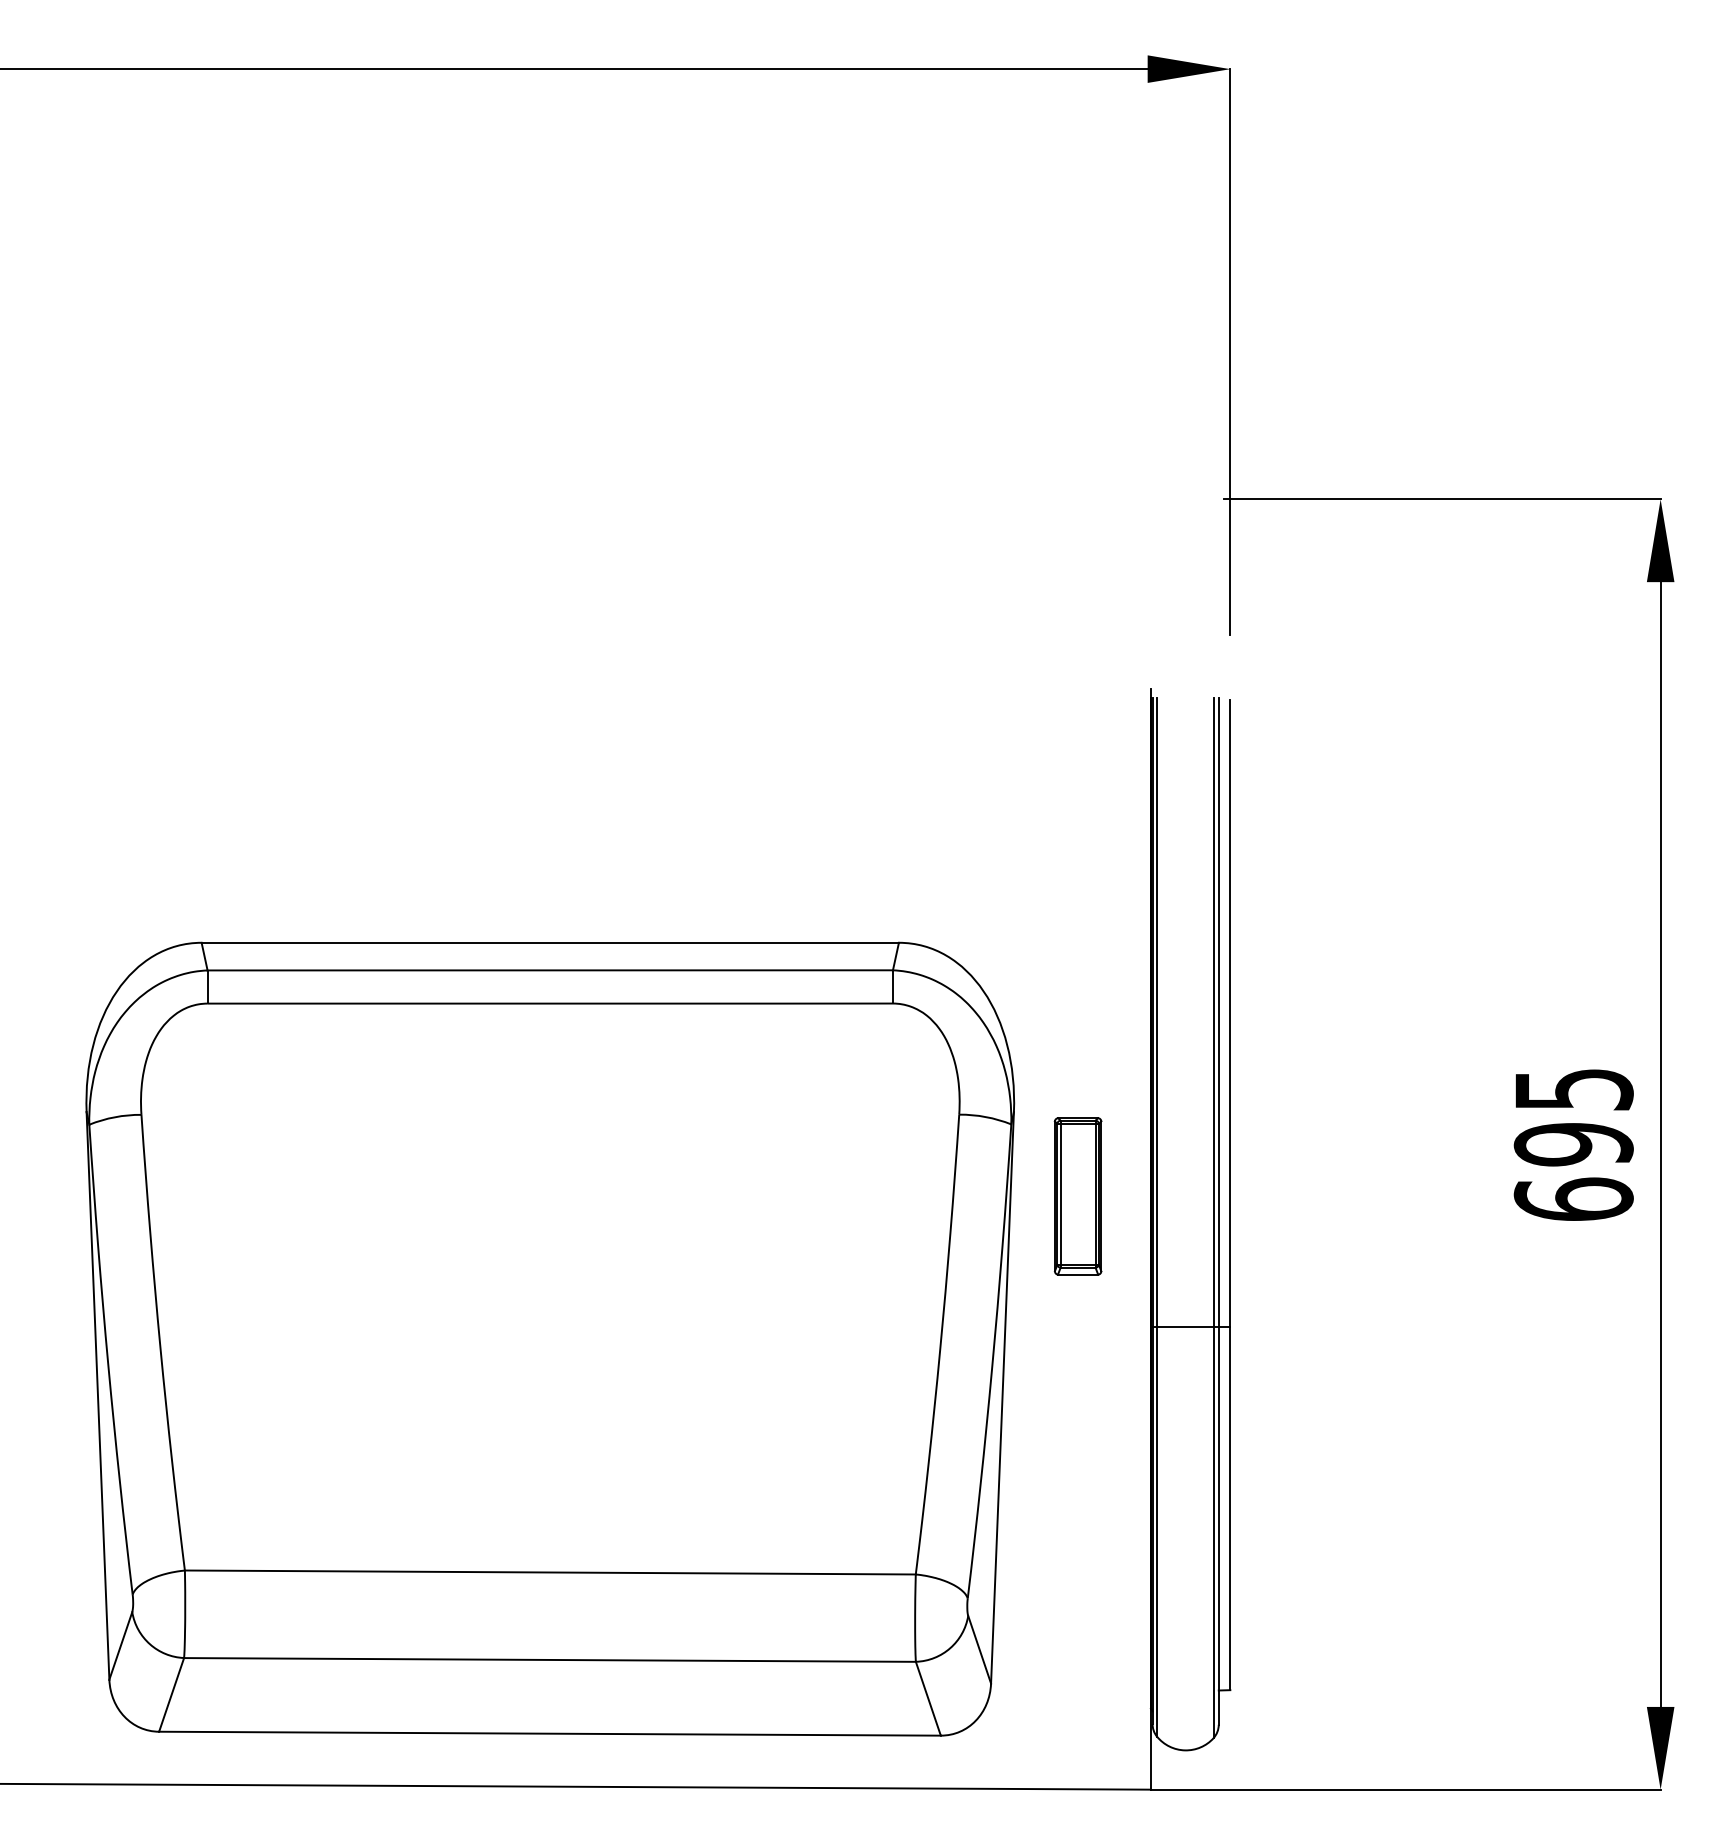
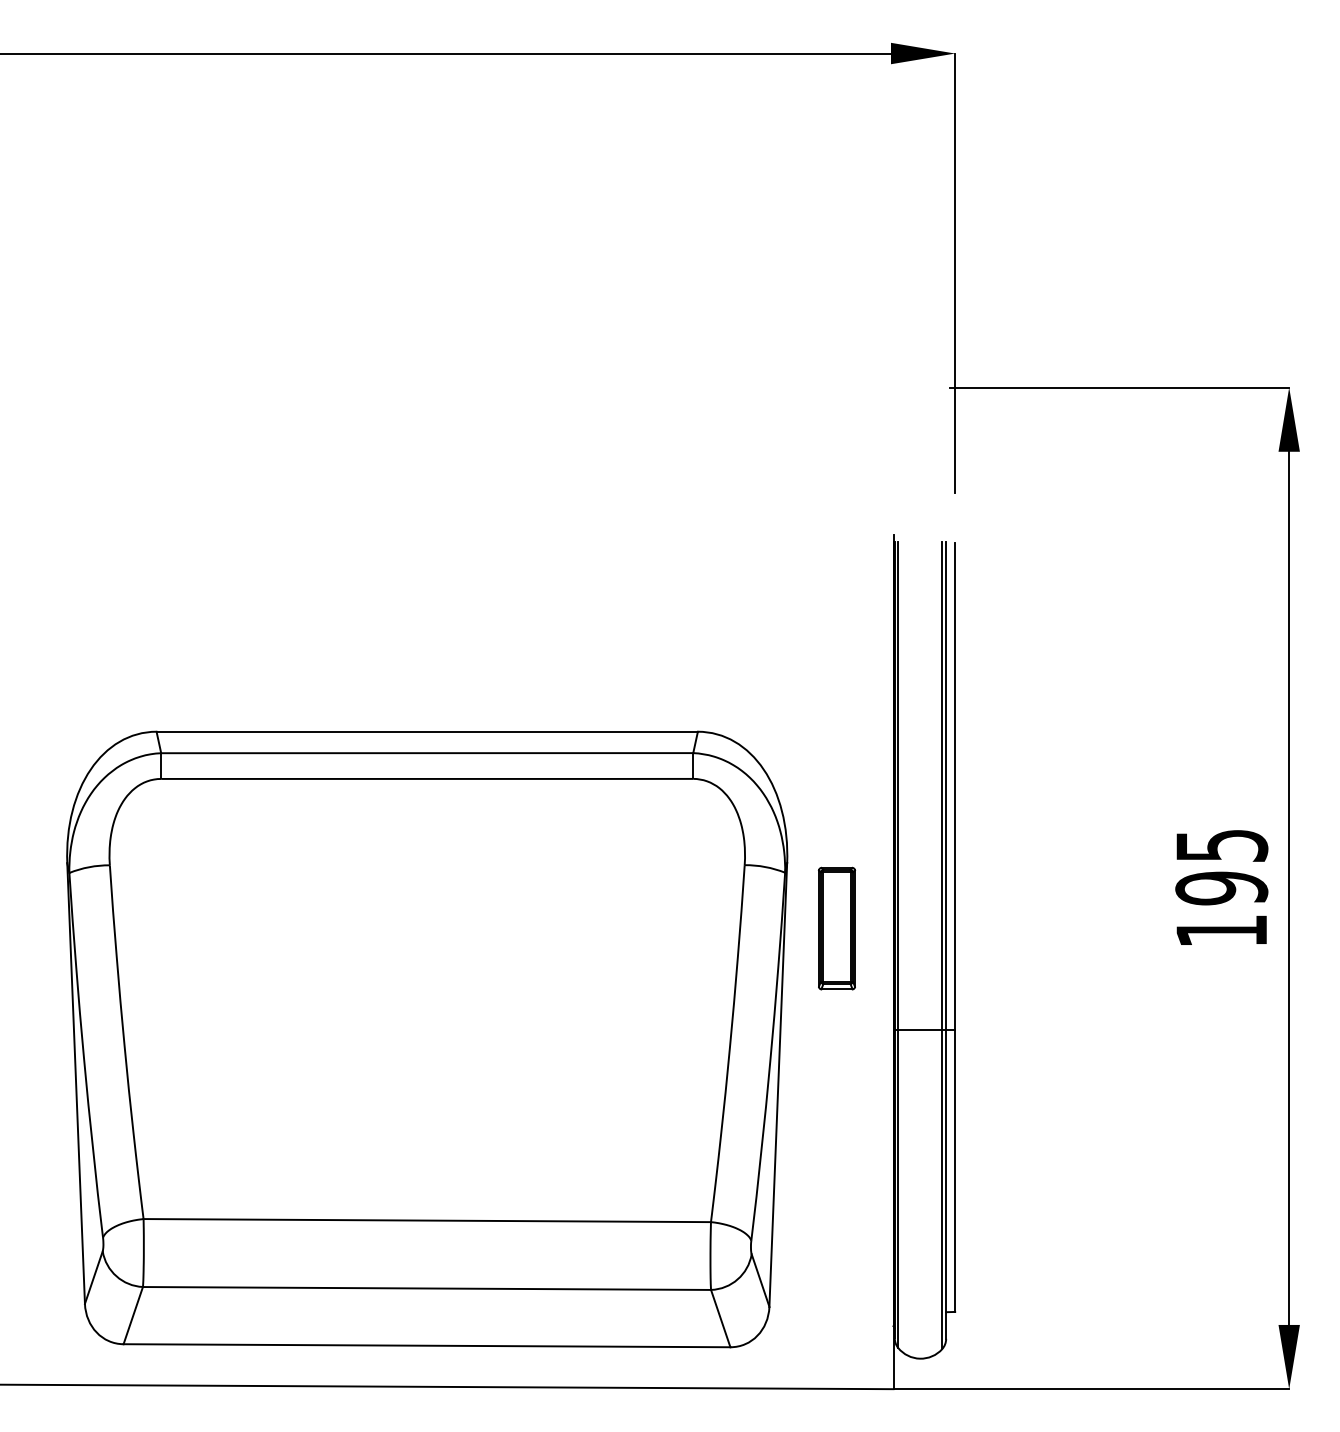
text: (1573, 1198) -> (1221, 930), 695 -> 195

